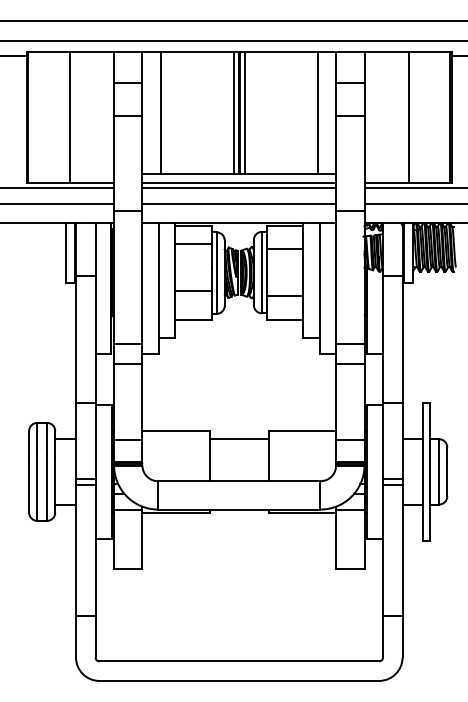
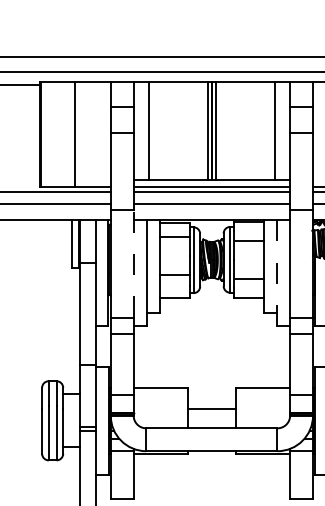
line: (142, 277) -> (133, 263), solid -> dashed
line: (319, 288) -> (276, 272), solid -> dashed
line: (238, 439) -> (211, 409), moved

